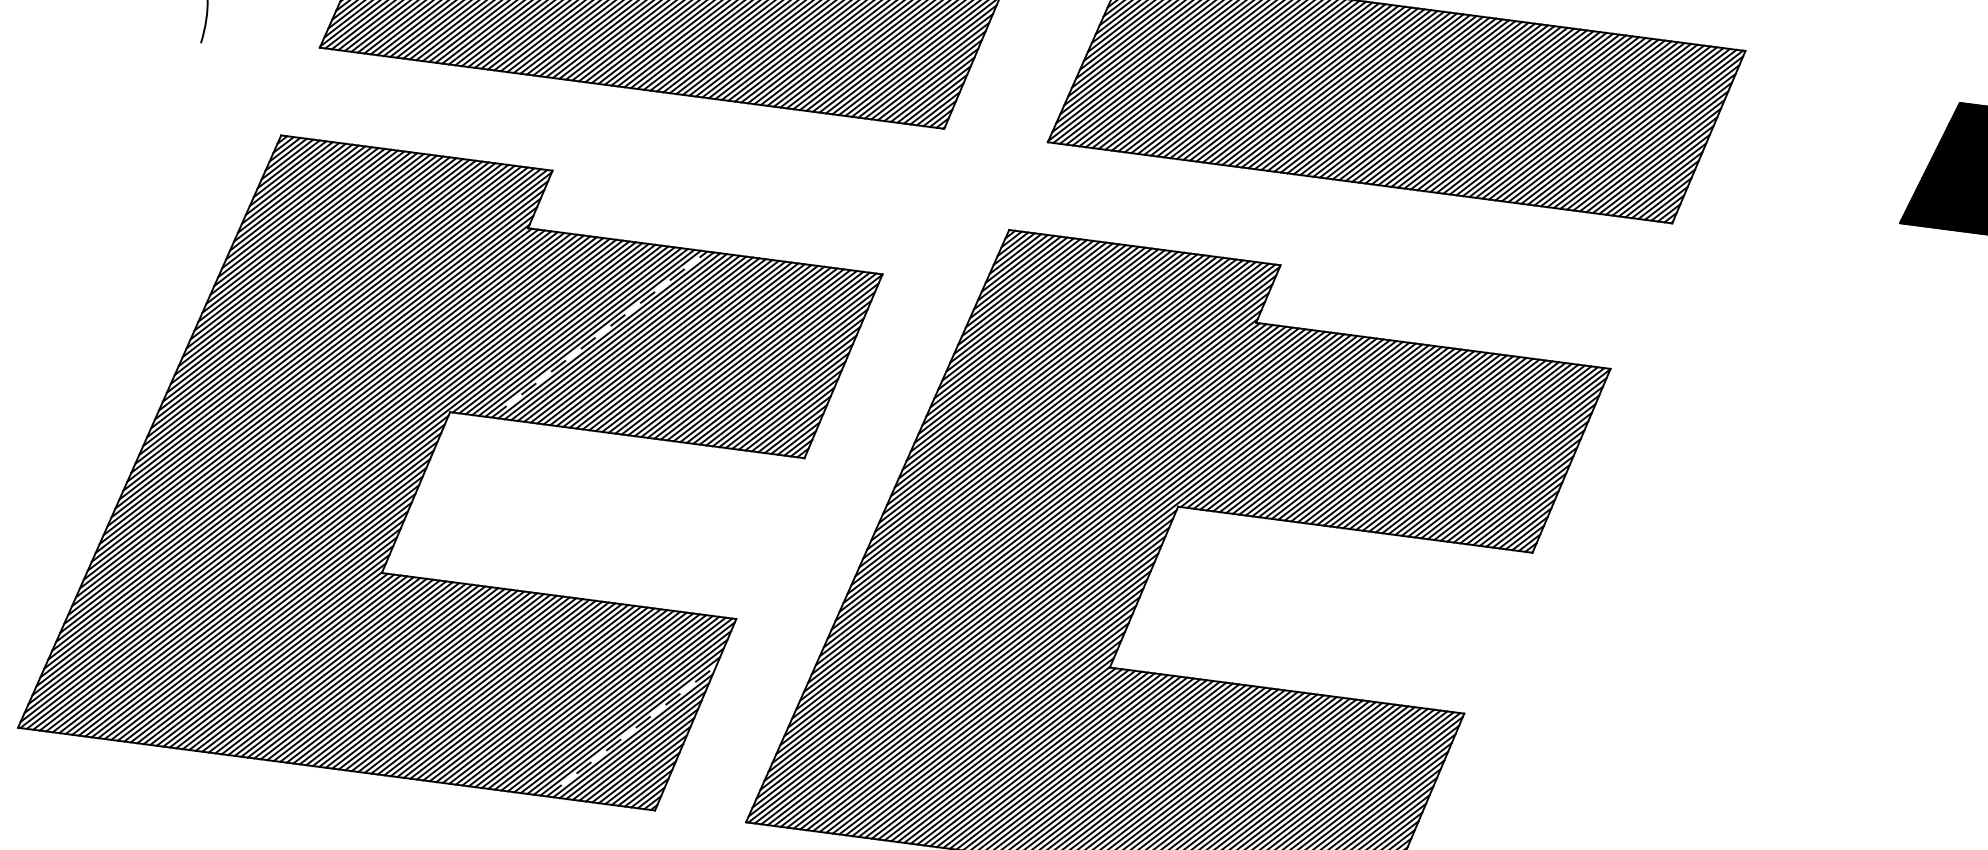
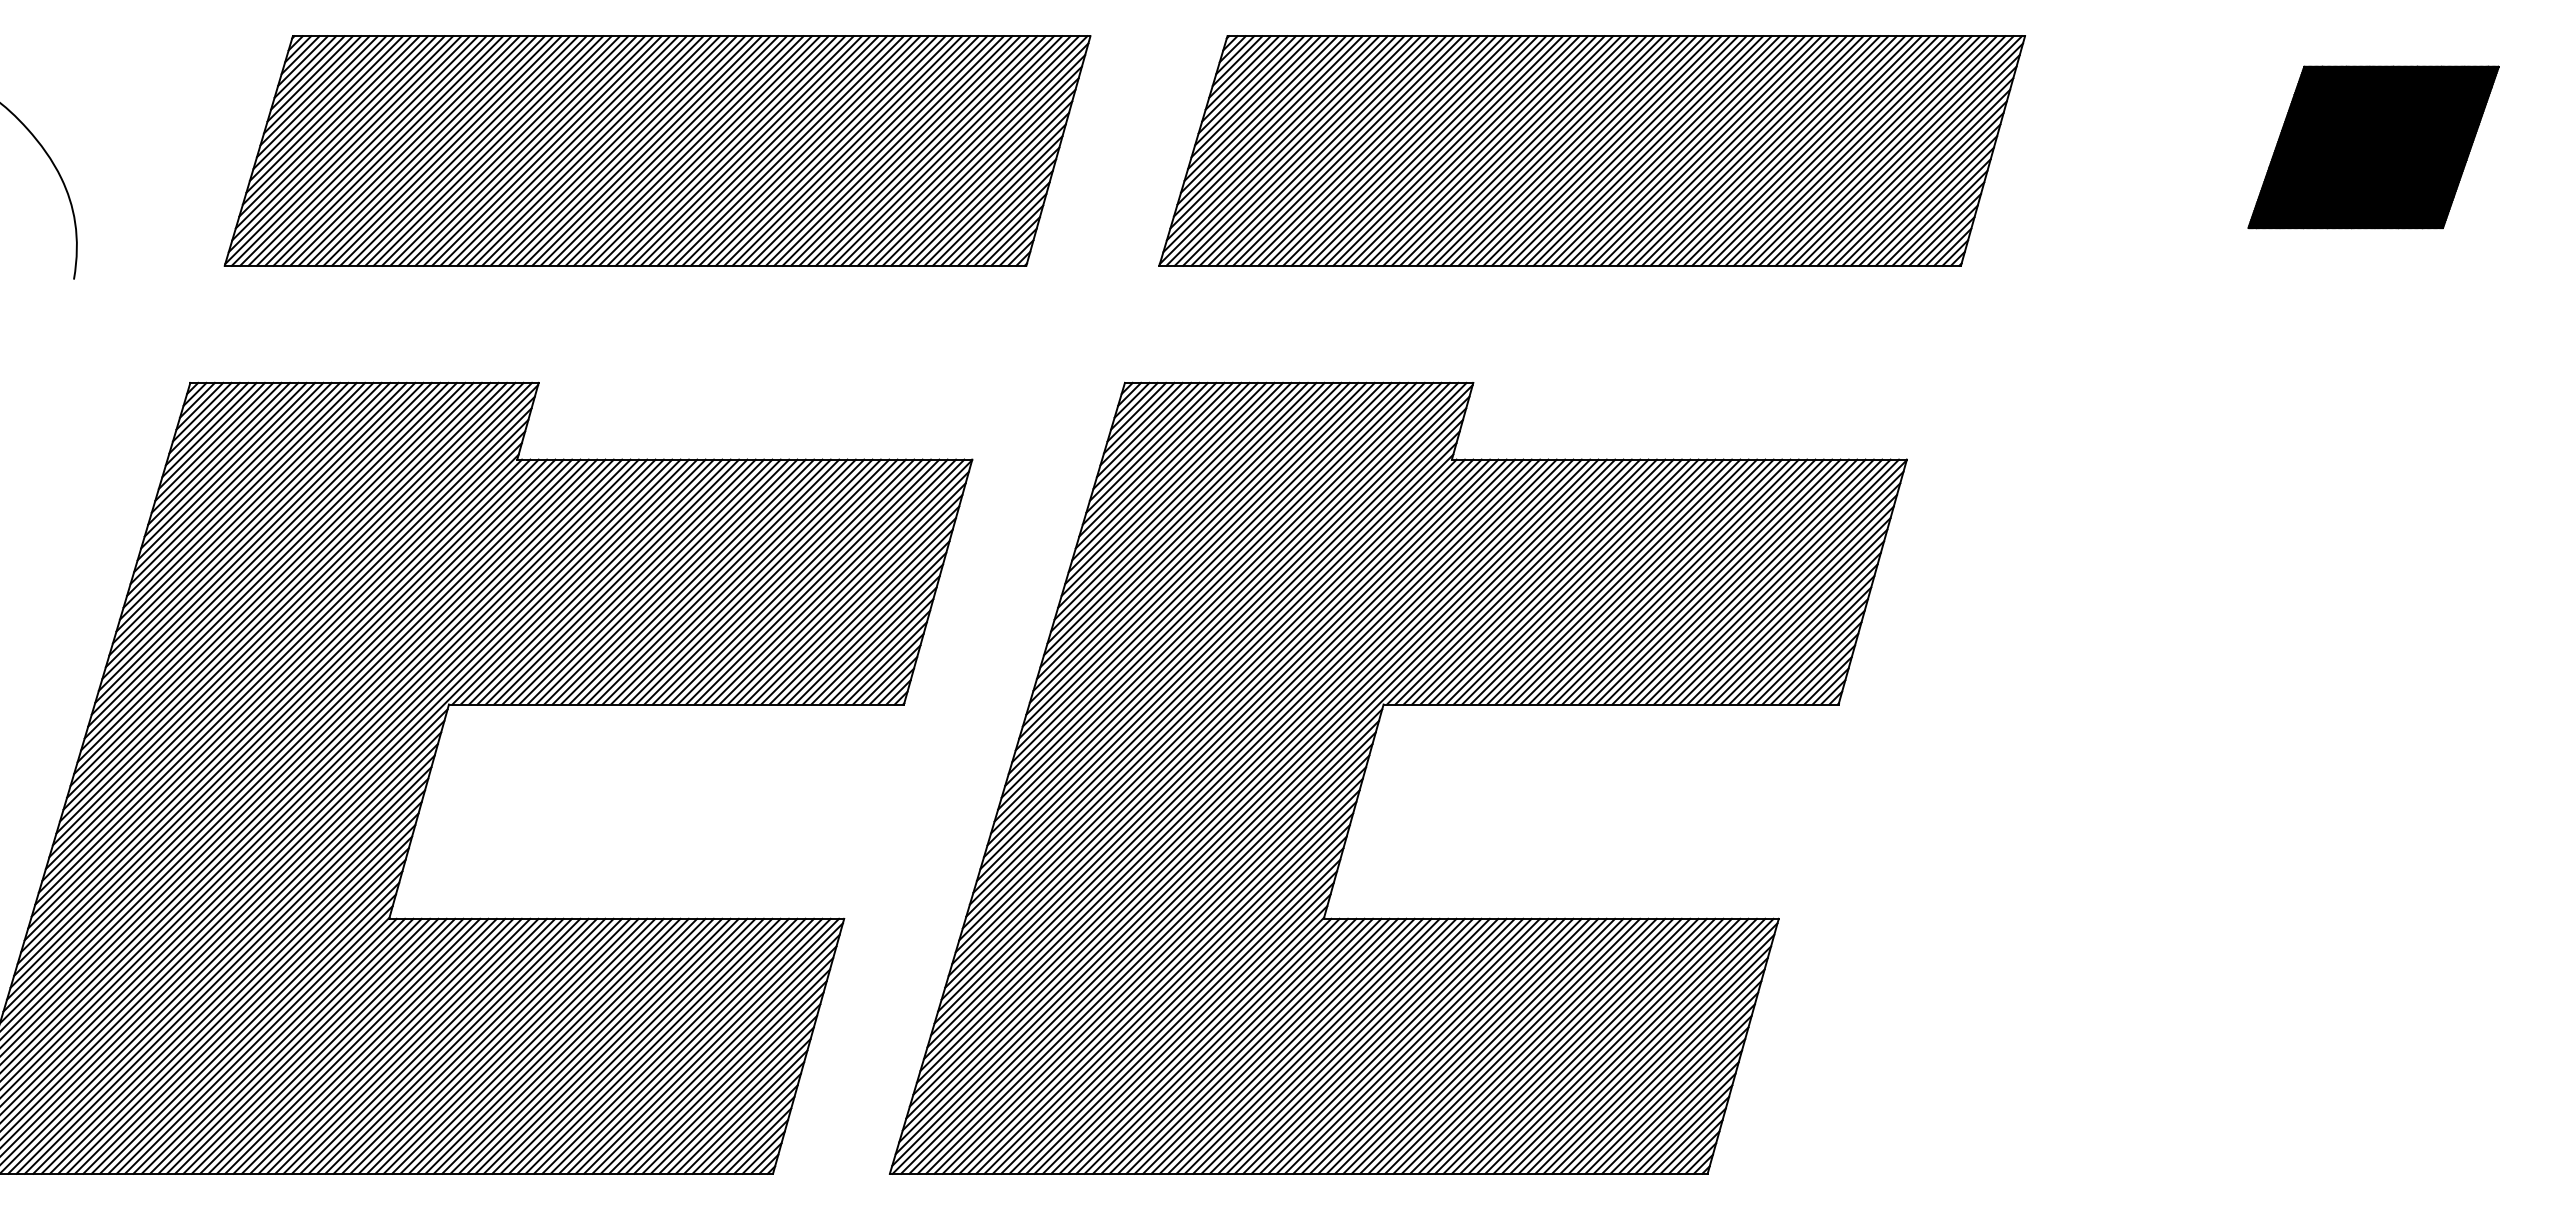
line: (600, 334) -> (625, 581), dashed -> solid
line: (631, 731) -> (730, 1077), dashed -> solid

